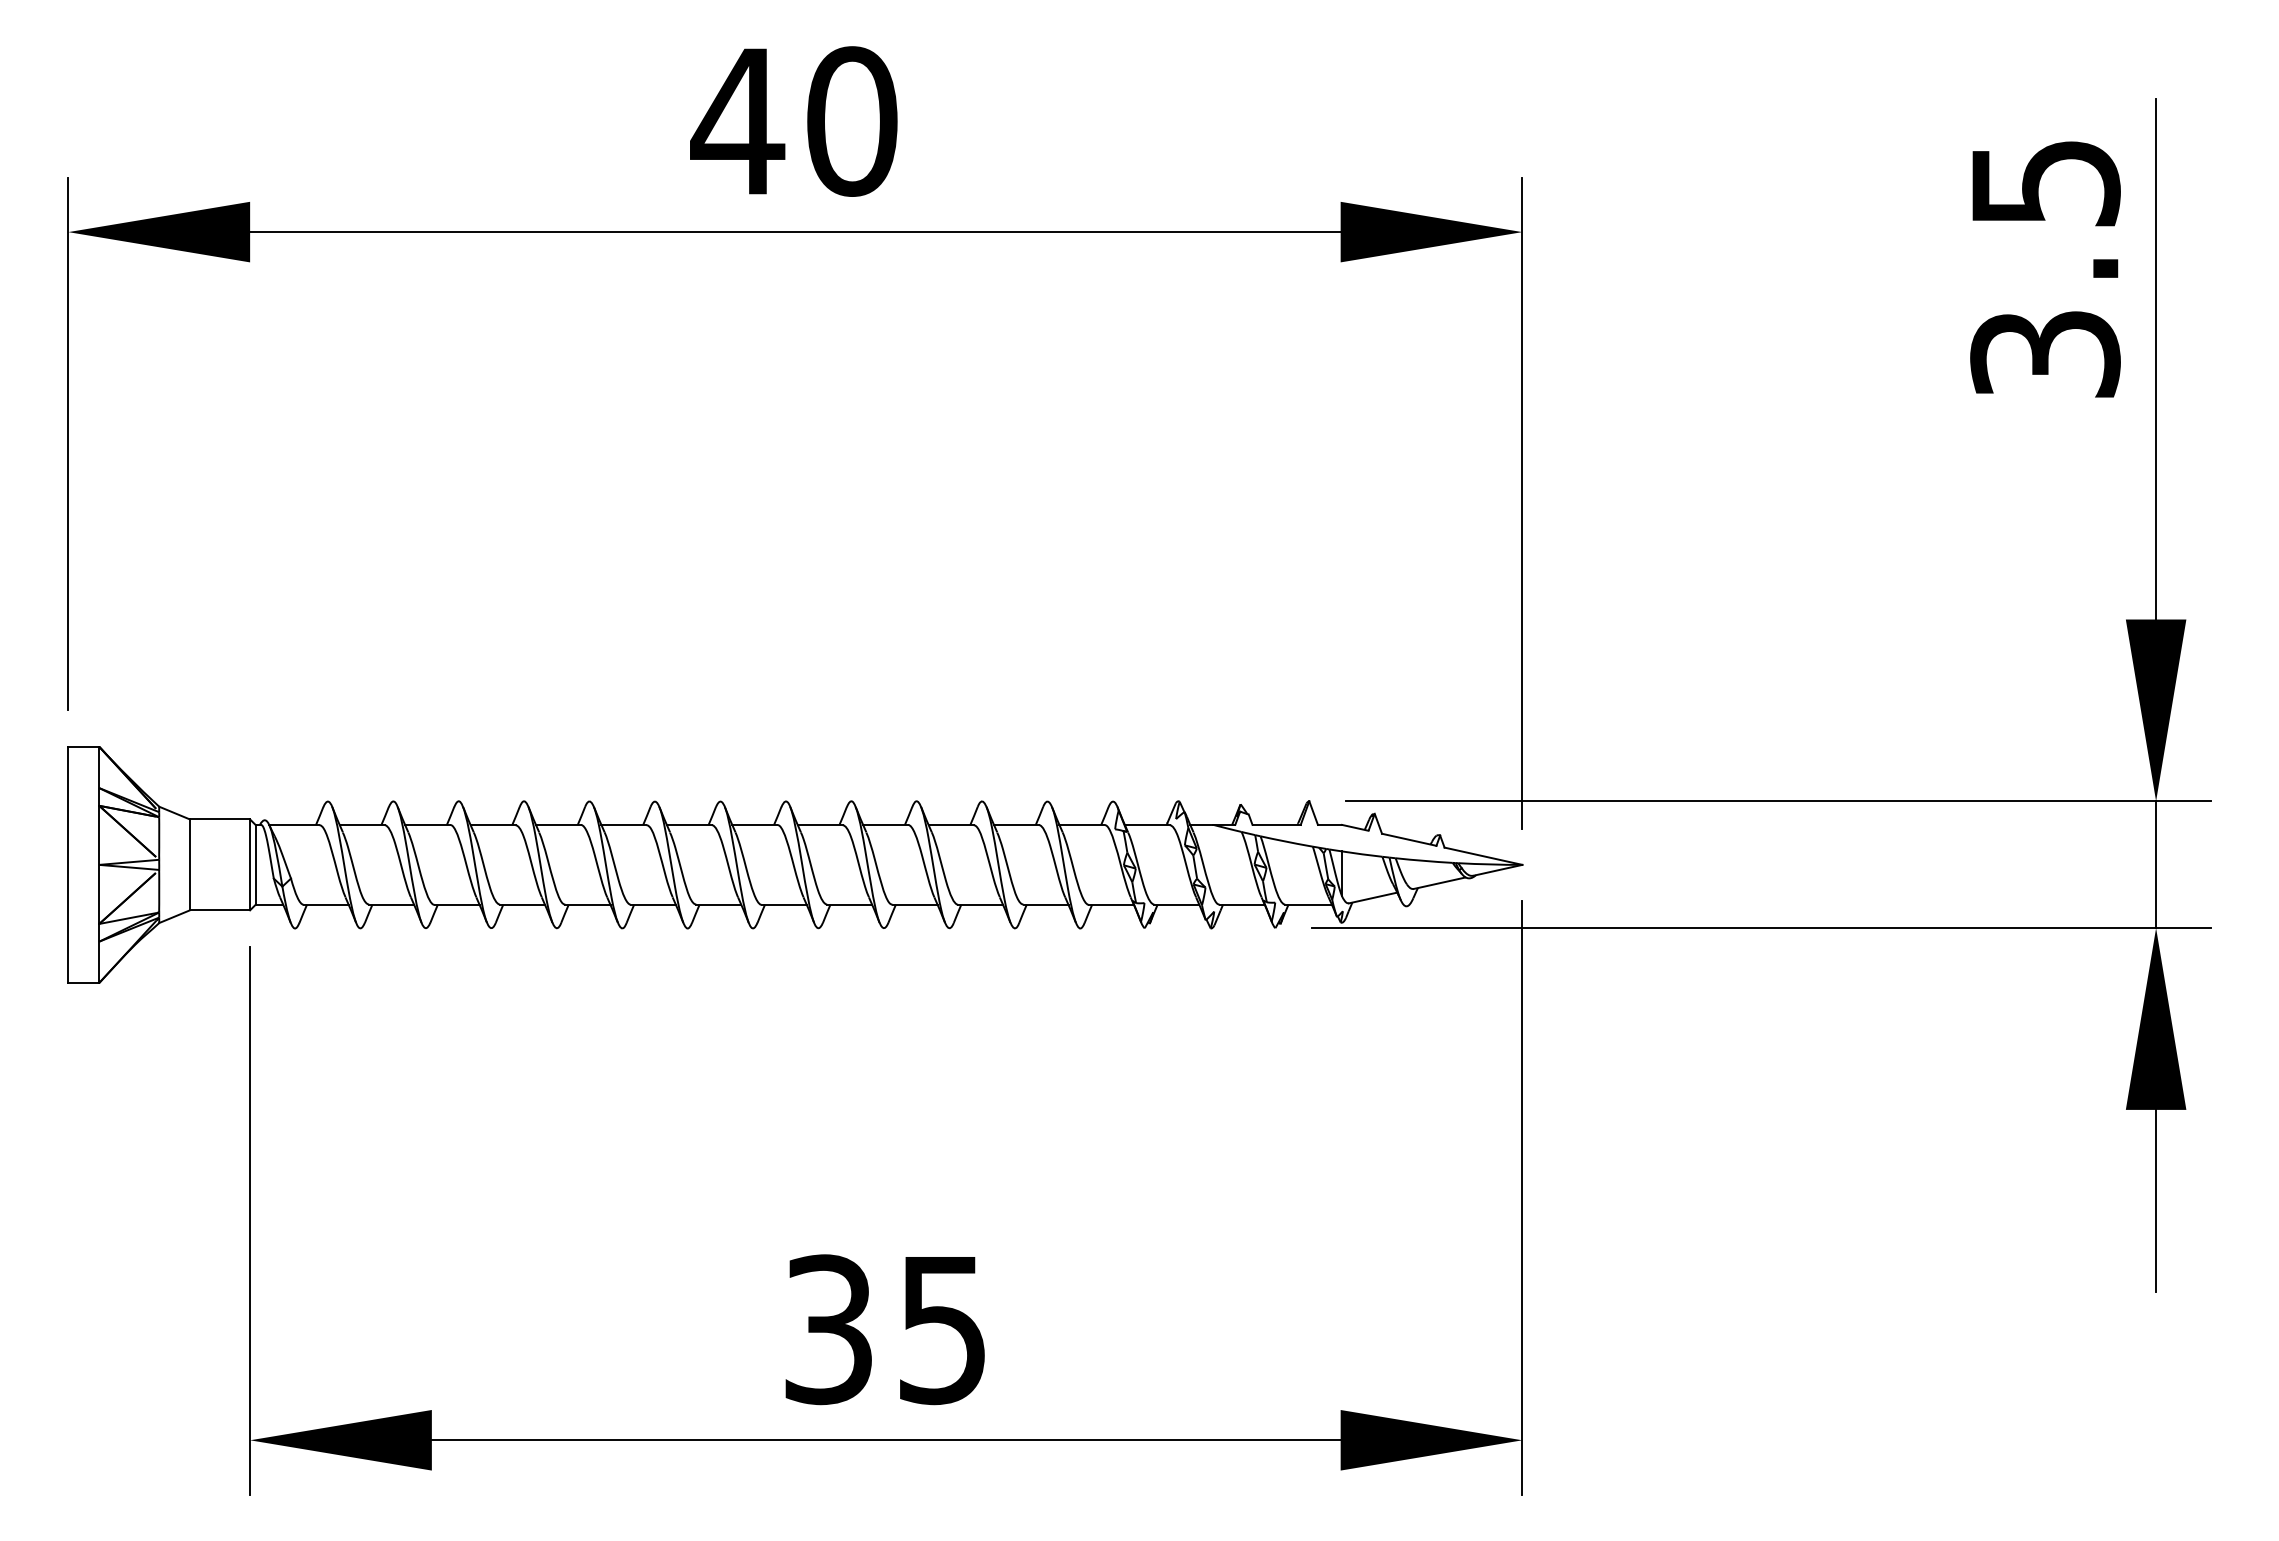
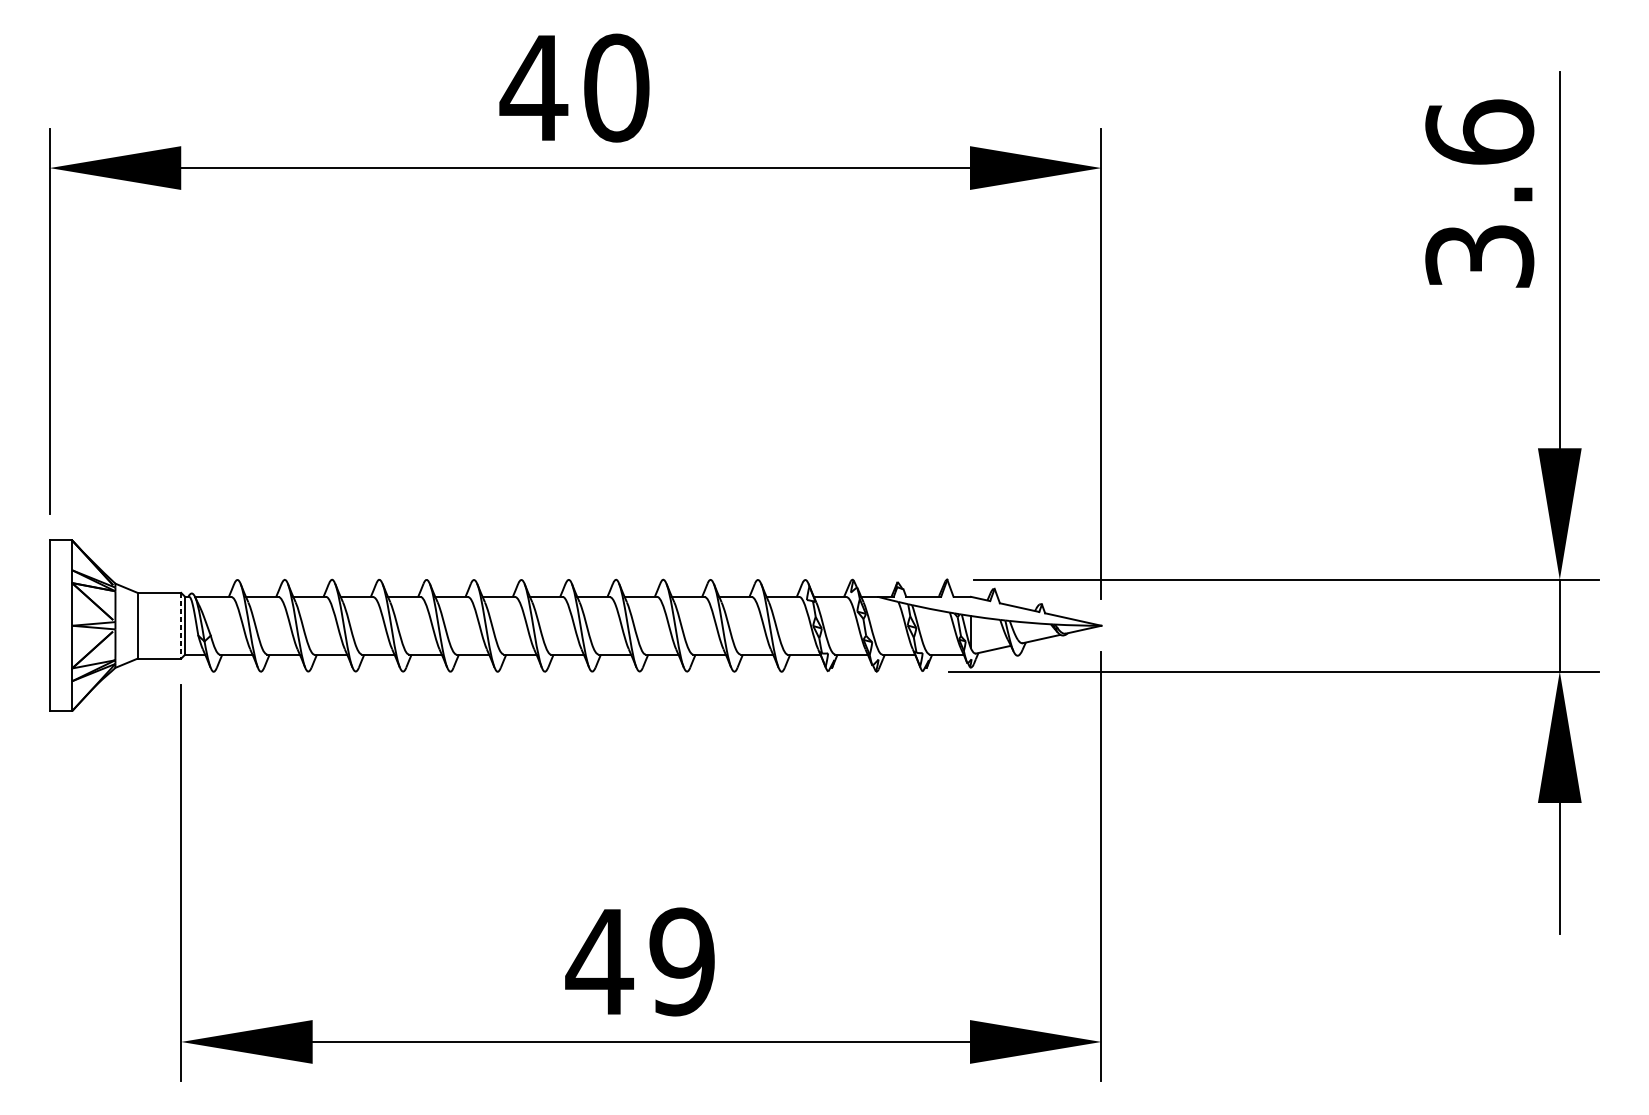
text: (2045, 182) -> (1479, 132), 3.5 -> 3.6
line: (250, 865) -> (181, 626), solid -> dashed
text: (883, 1329) -> (639, 961), 35 -> 49

